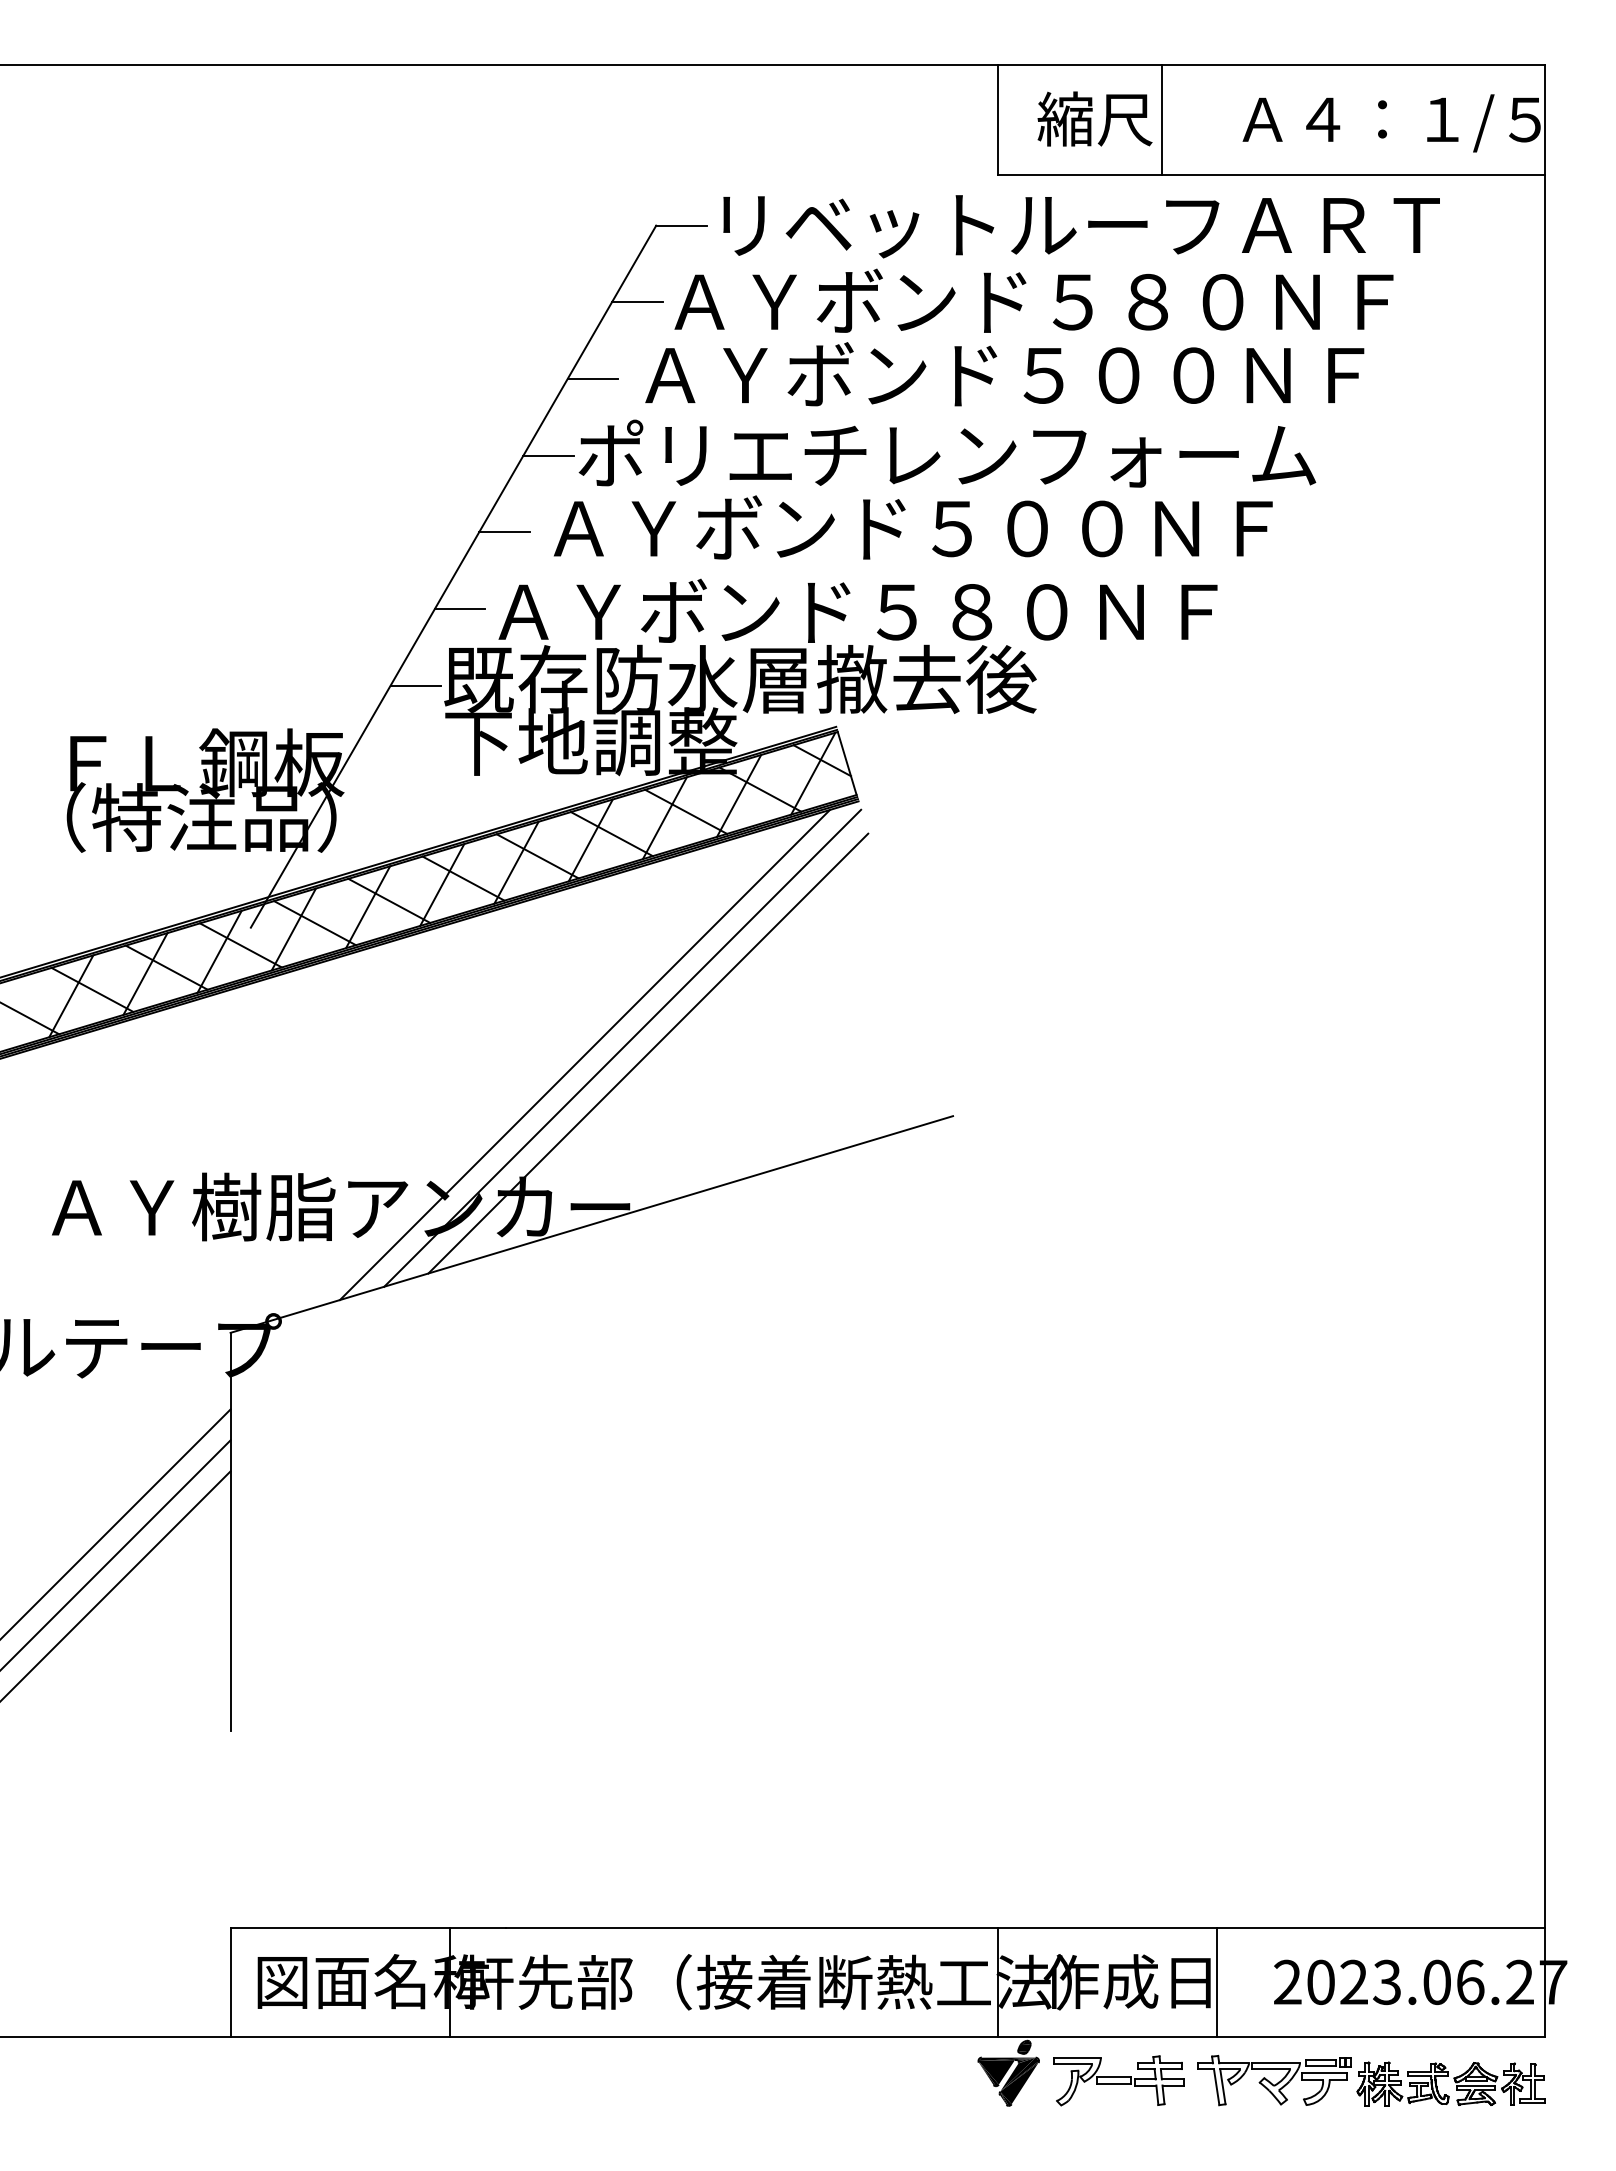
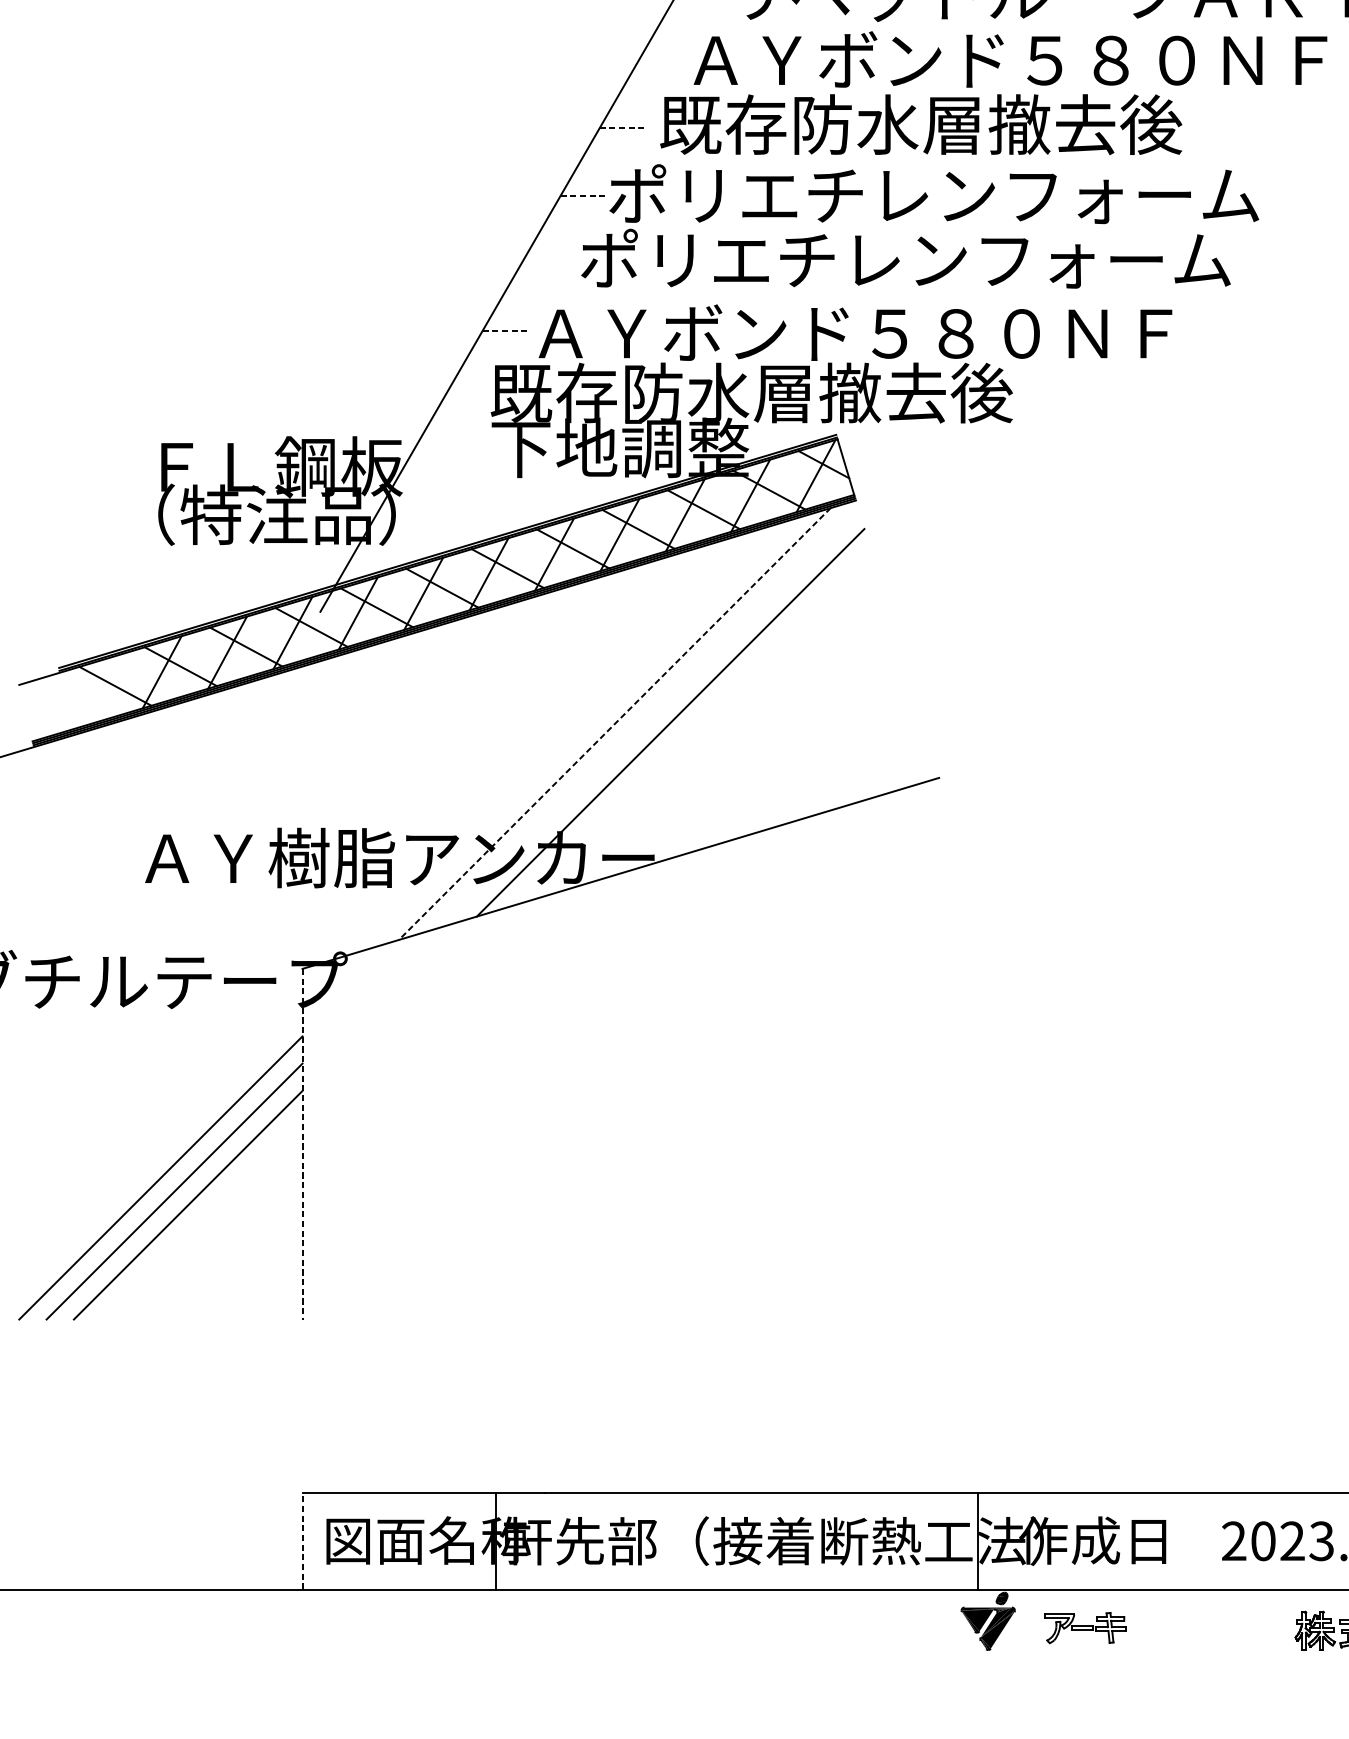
line: (636, 302) -> (660, 60), removed
text: (1000, 374) -> (980, 124), ＡＹボンド５００ＮＦ -> 既存防水層撤去後
line: (593, 379) -> (622, 128), solid -> dashed
line: (549, 455) -> (583, 195), solid -> dashed
text: (914, 526) -> (905, 258), ＡＹボンド５００ＮＦ -> ポリエチレンフォーム
line: (504, 532) -> (543, 263), removed
line: (460, 609) -> (505, 331), solid -> dashed
line: (415, 685) -> (465, 398), removed
line: (622, 1047) -> (647, 717), removed
line: (585, 1054) -> (615, 723), solid -> dashed
line: (230, 1531) -> (302, 1143), solid -> dashed
line: (230, 1982) -> (302, 1541), solid -> dashed
line: (1216, 1982) -> (1171, 1541), removed
part: (1118, 2080) -> (1084, 1627), size x0.7
part: (1274, 2080) -> (1222, 1627), removed

